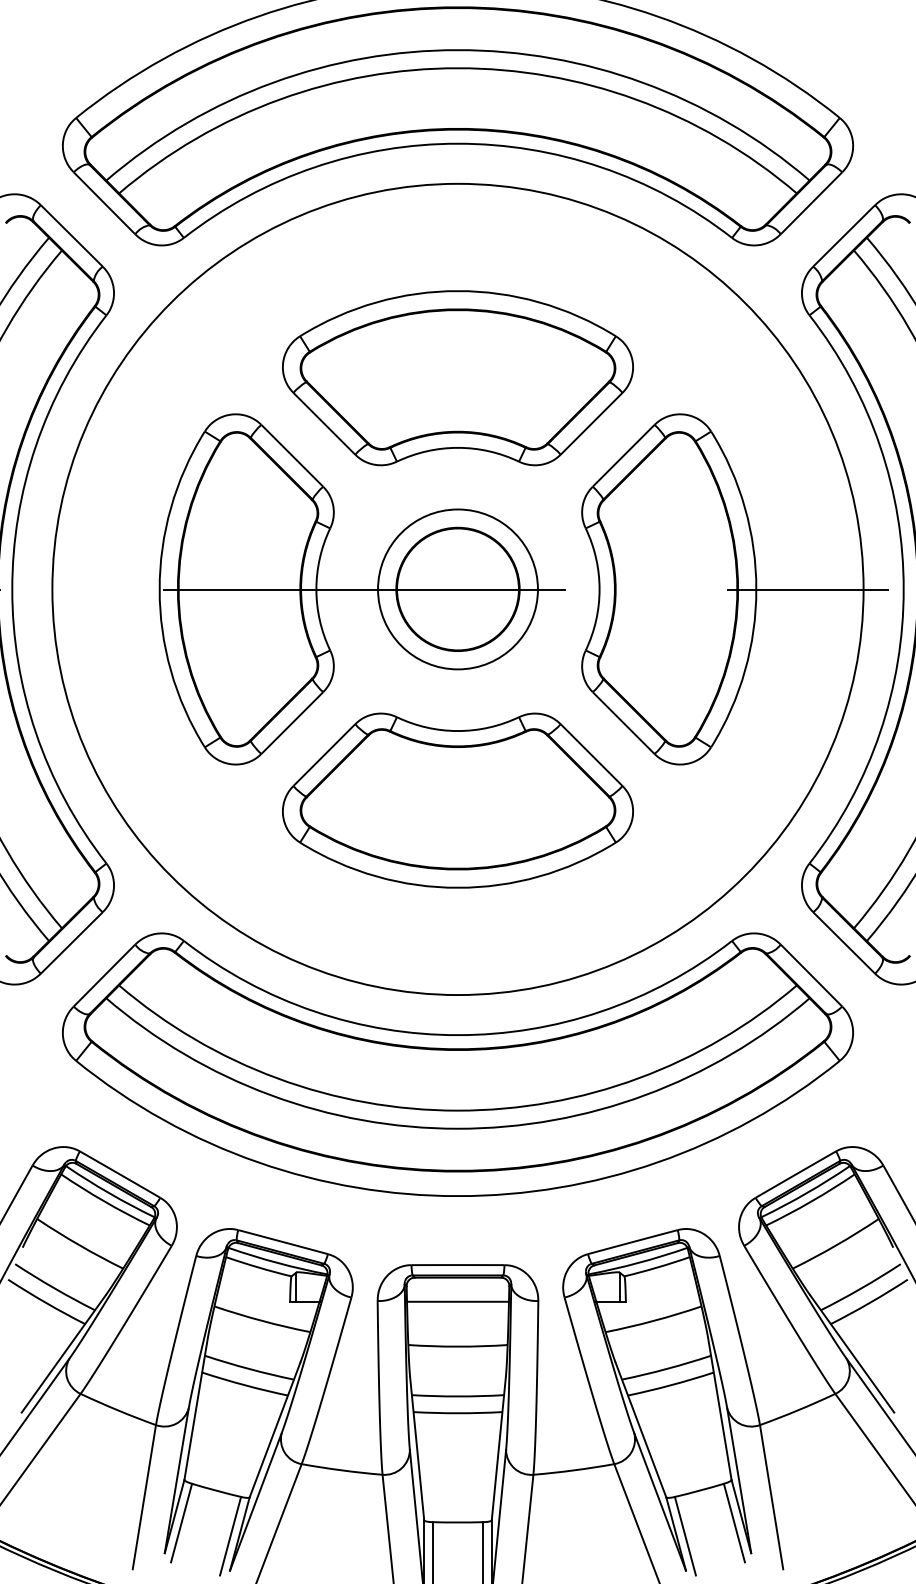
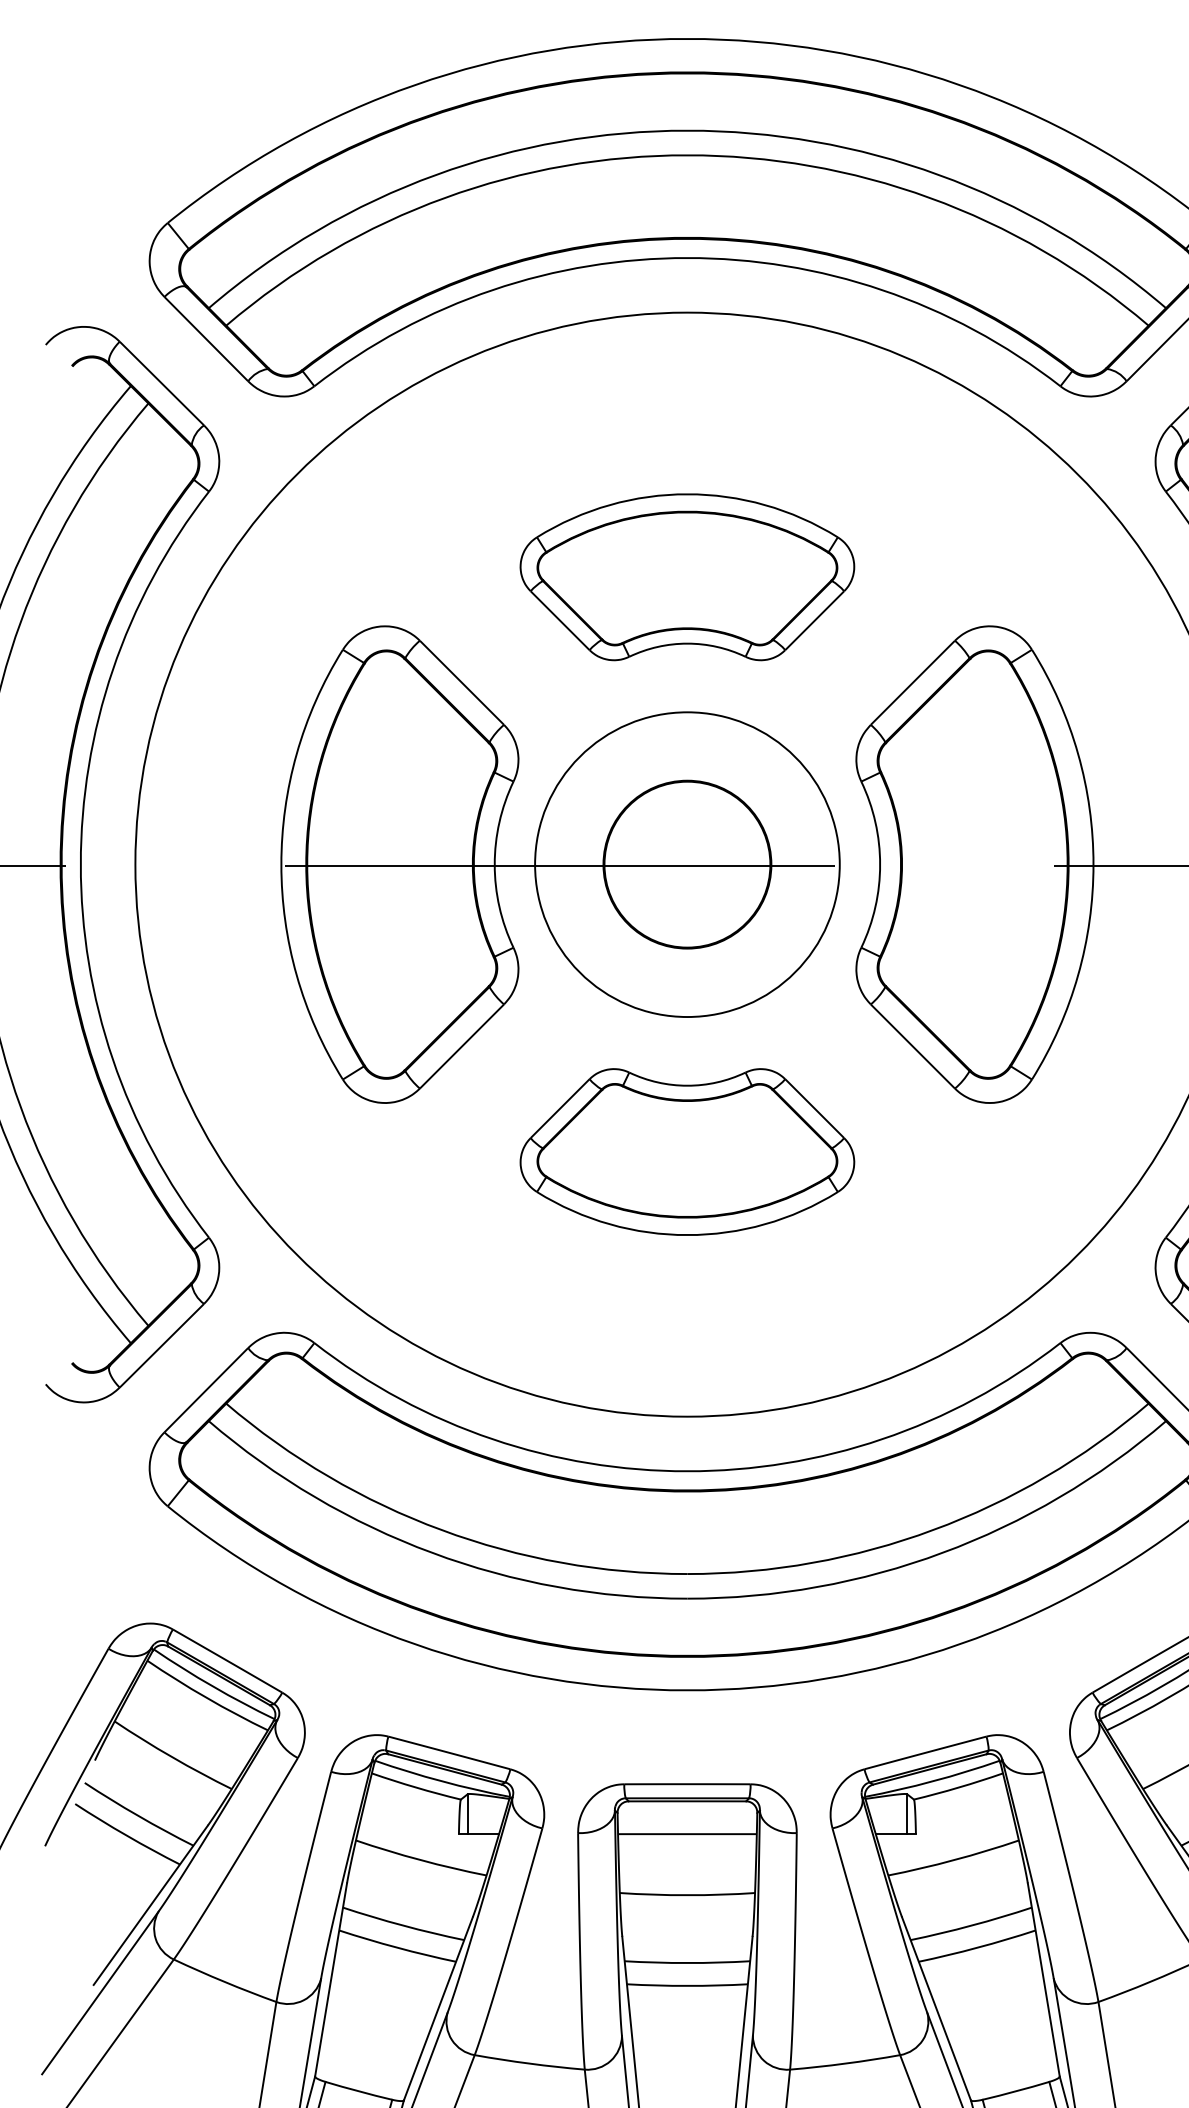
part: (457, 378) -> (686, 577), size x0.7
circle: (457, 589) -> (686, 864), size x1.4
part: (457, 800) -> (686, 1151), size x0.7

